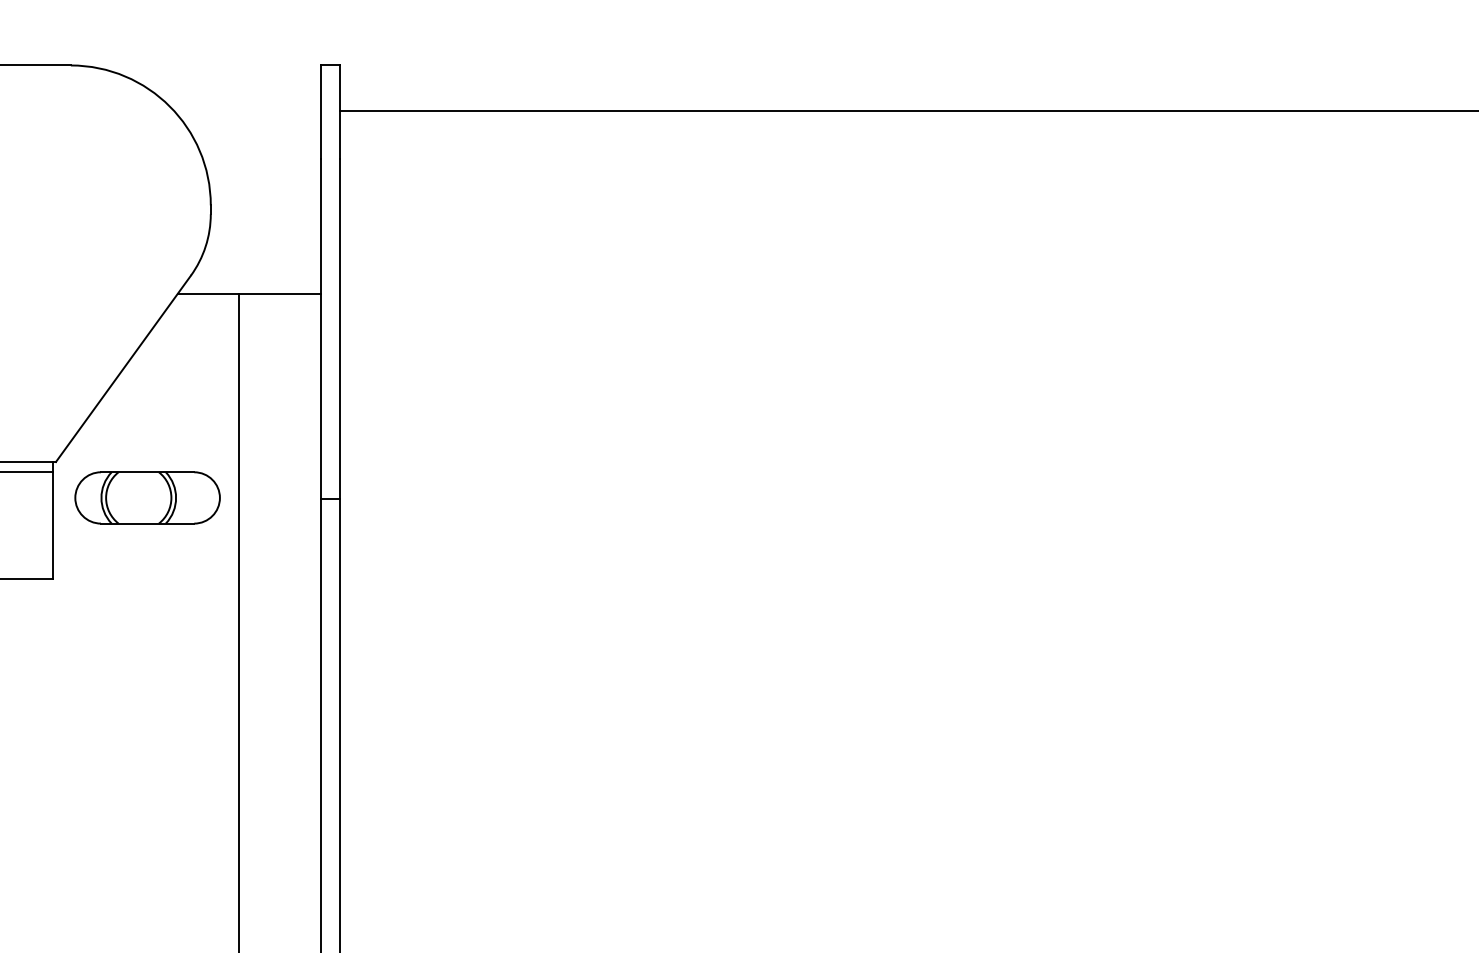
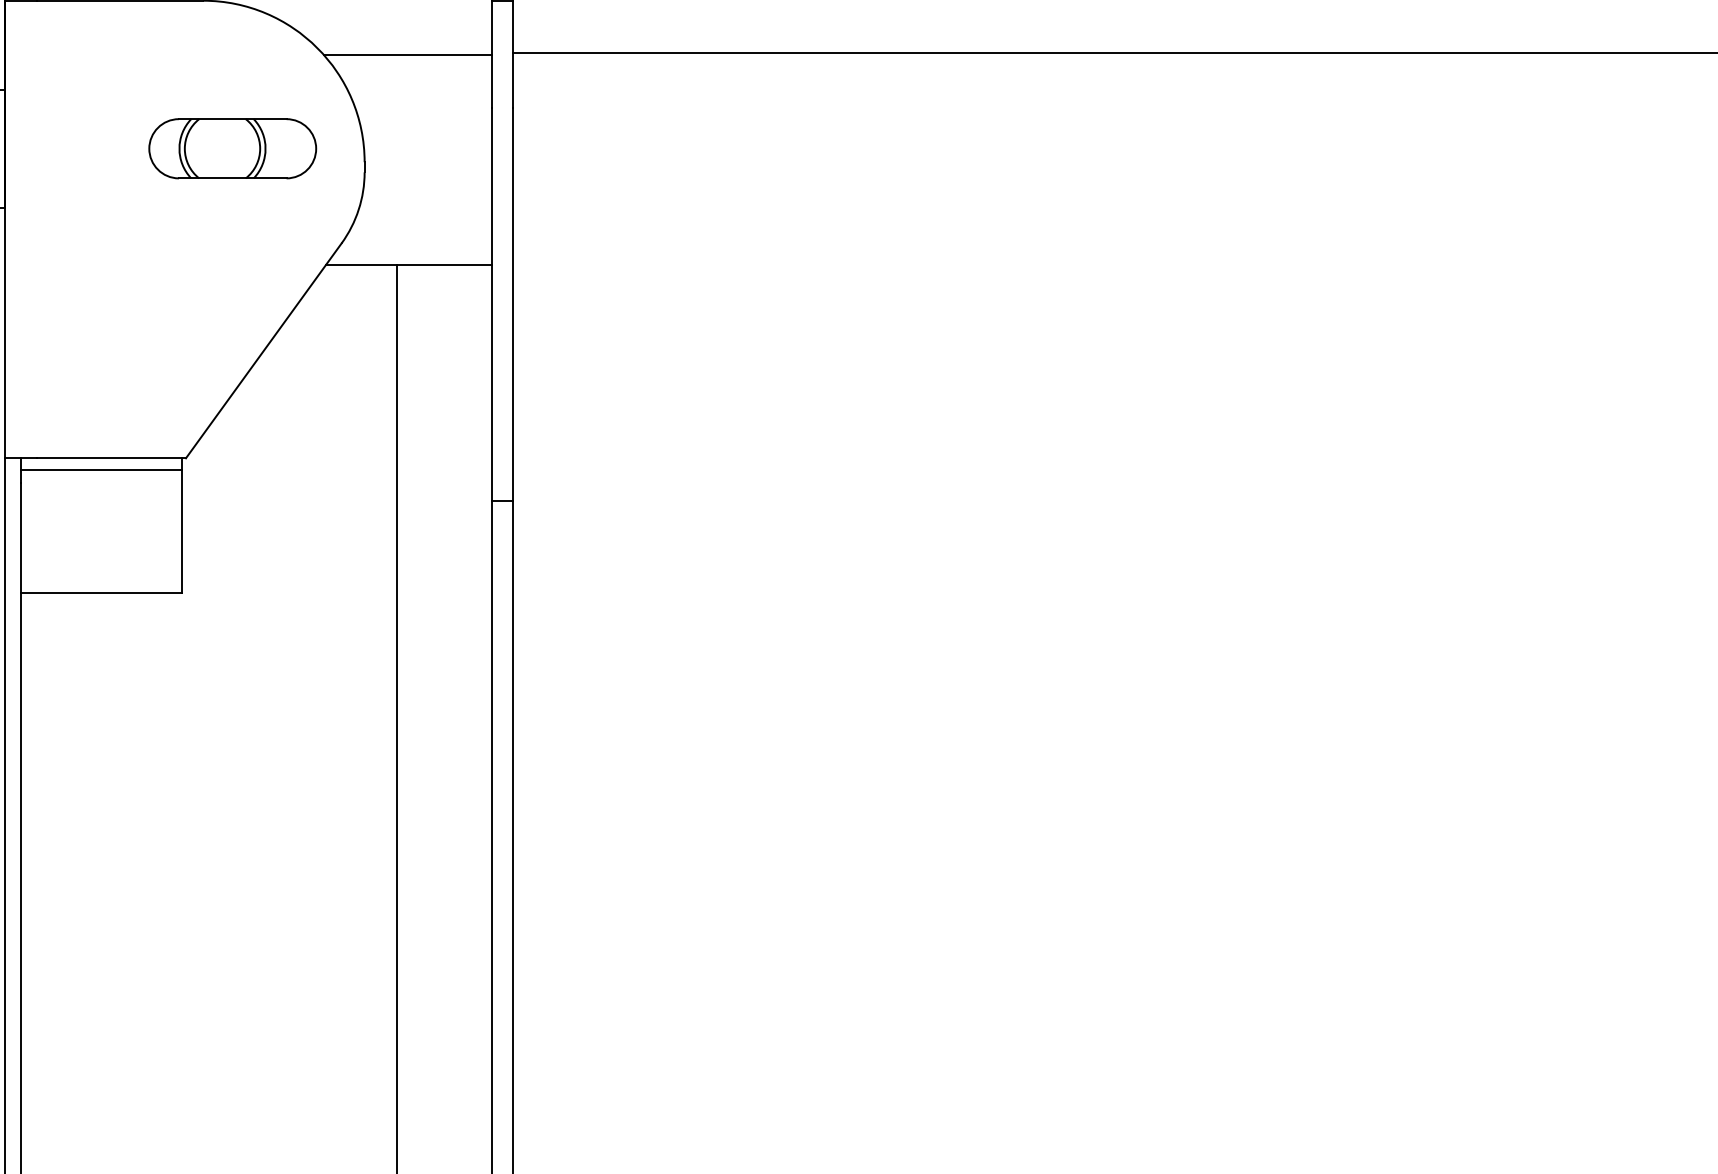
line: (247, 112) -> (407, 54), added
part: (147, 497) -> (232, 148), moved

